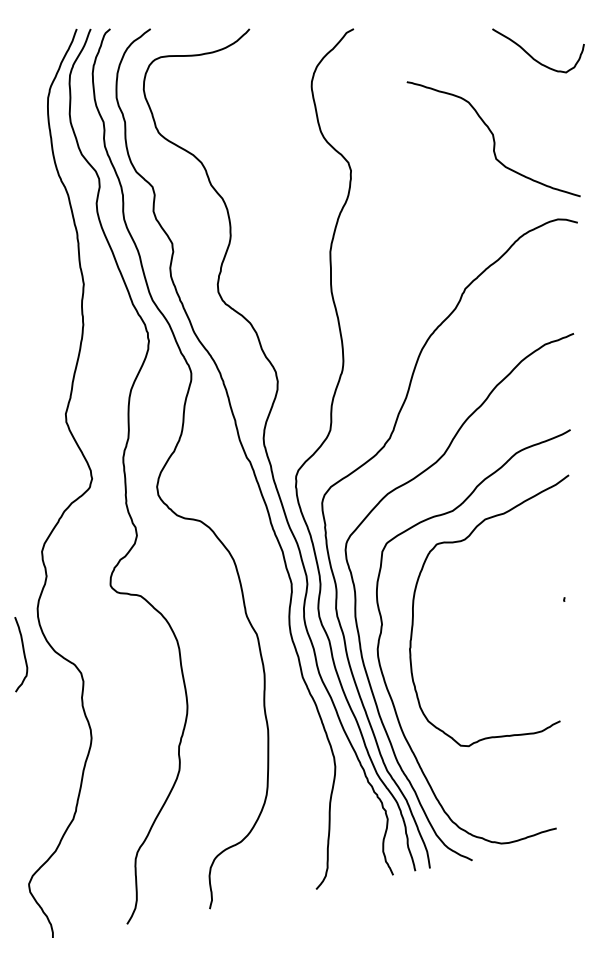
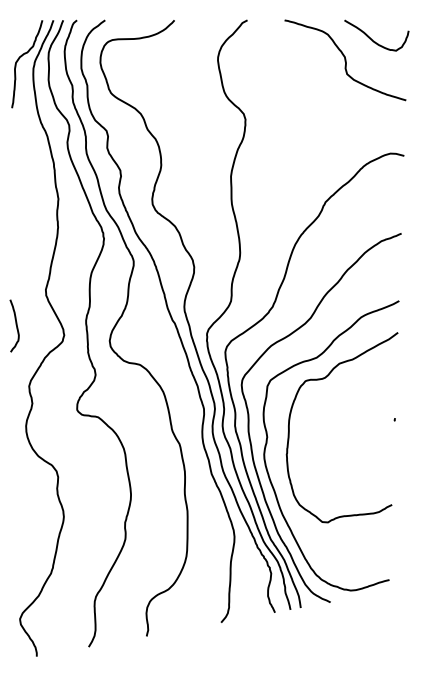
curve: (32, 80) -> (22, 56), added
curve: (493, 139) -> (345, 60), moved
curve: (23, 654) -> (16, 325), moved

